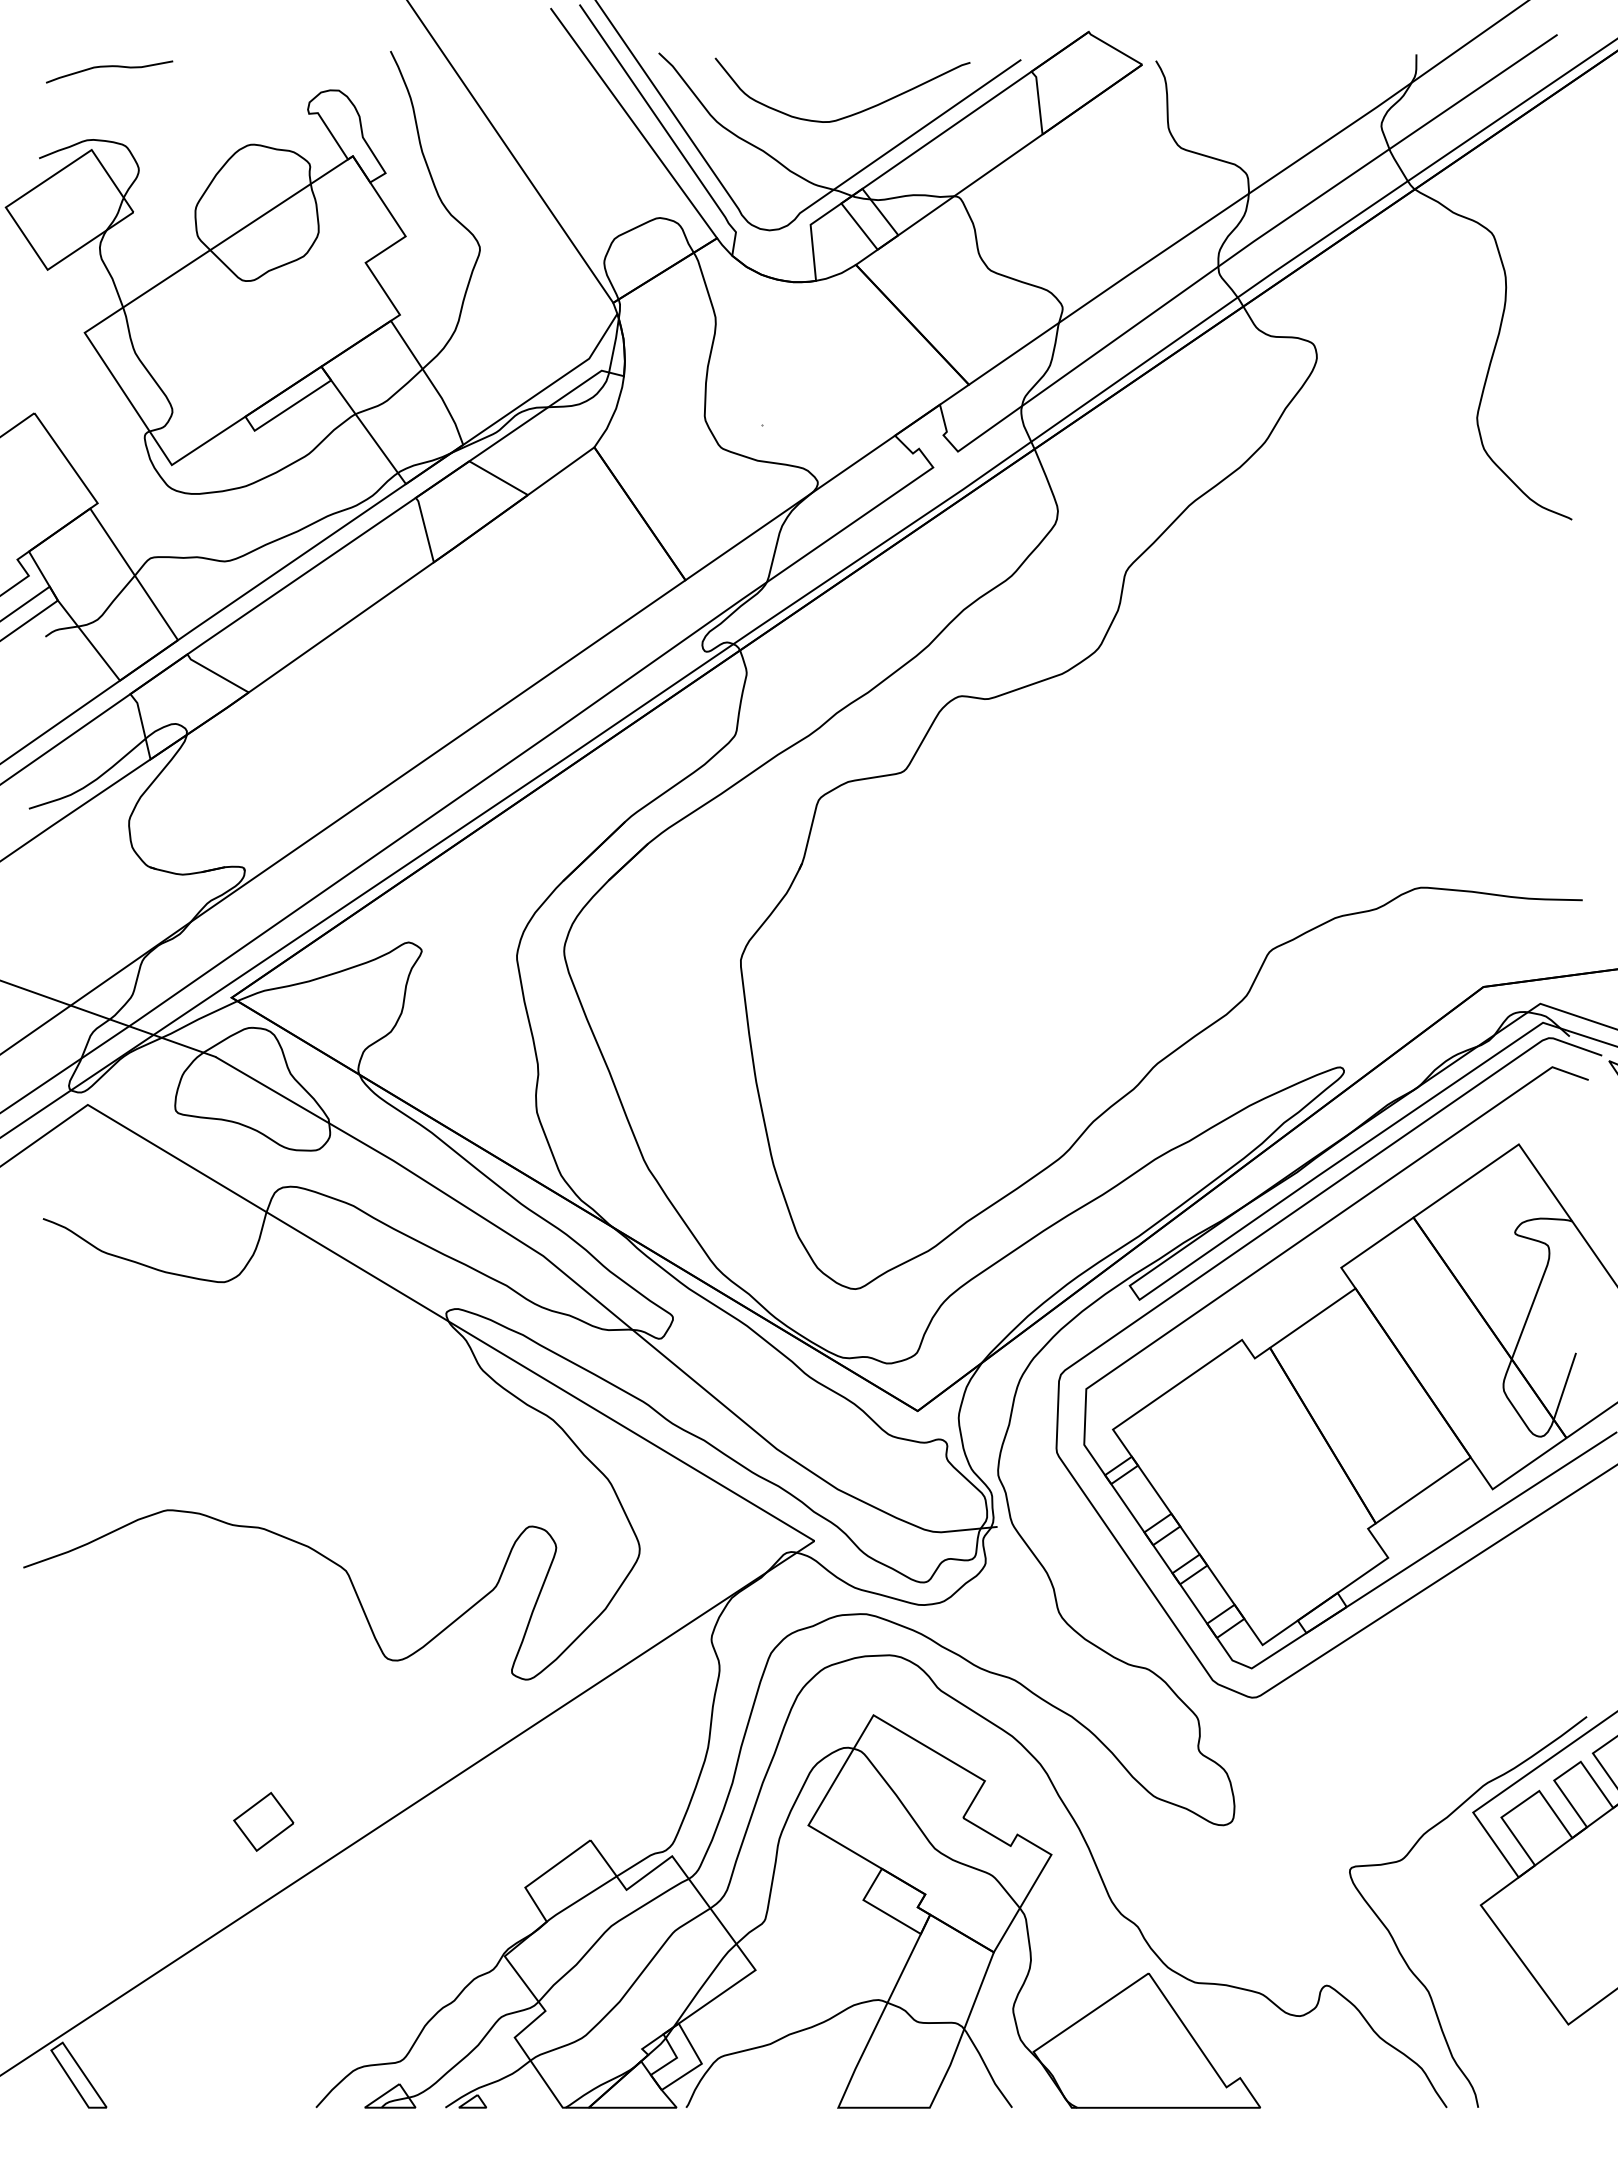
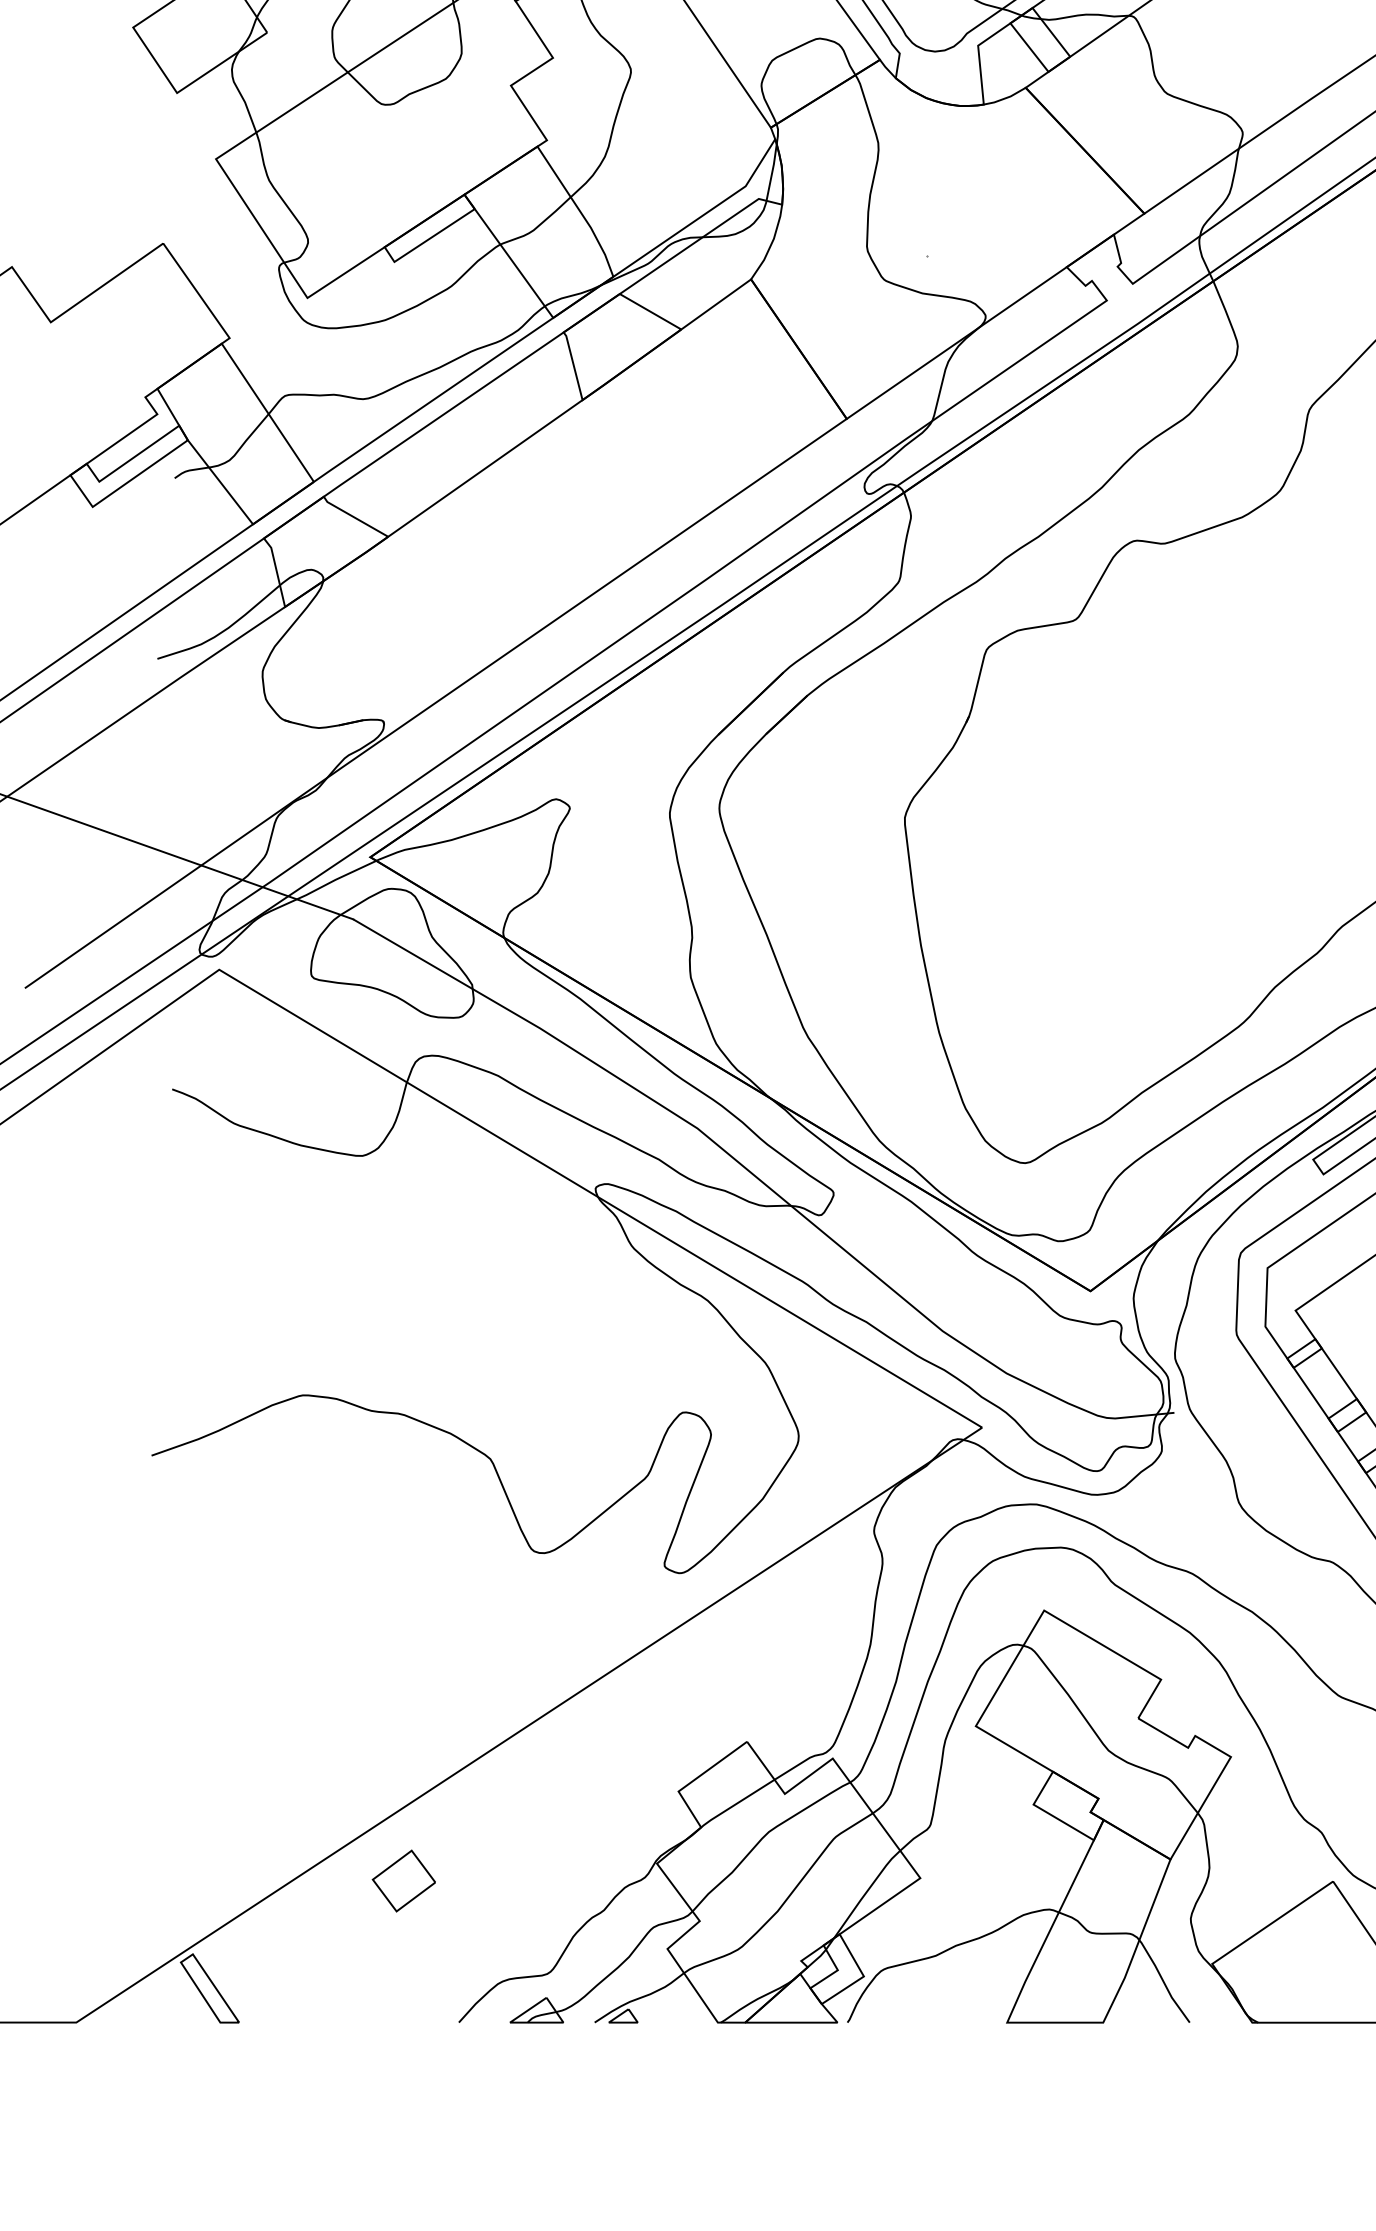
part: (263, 1821) -> (403, 1880), moved

